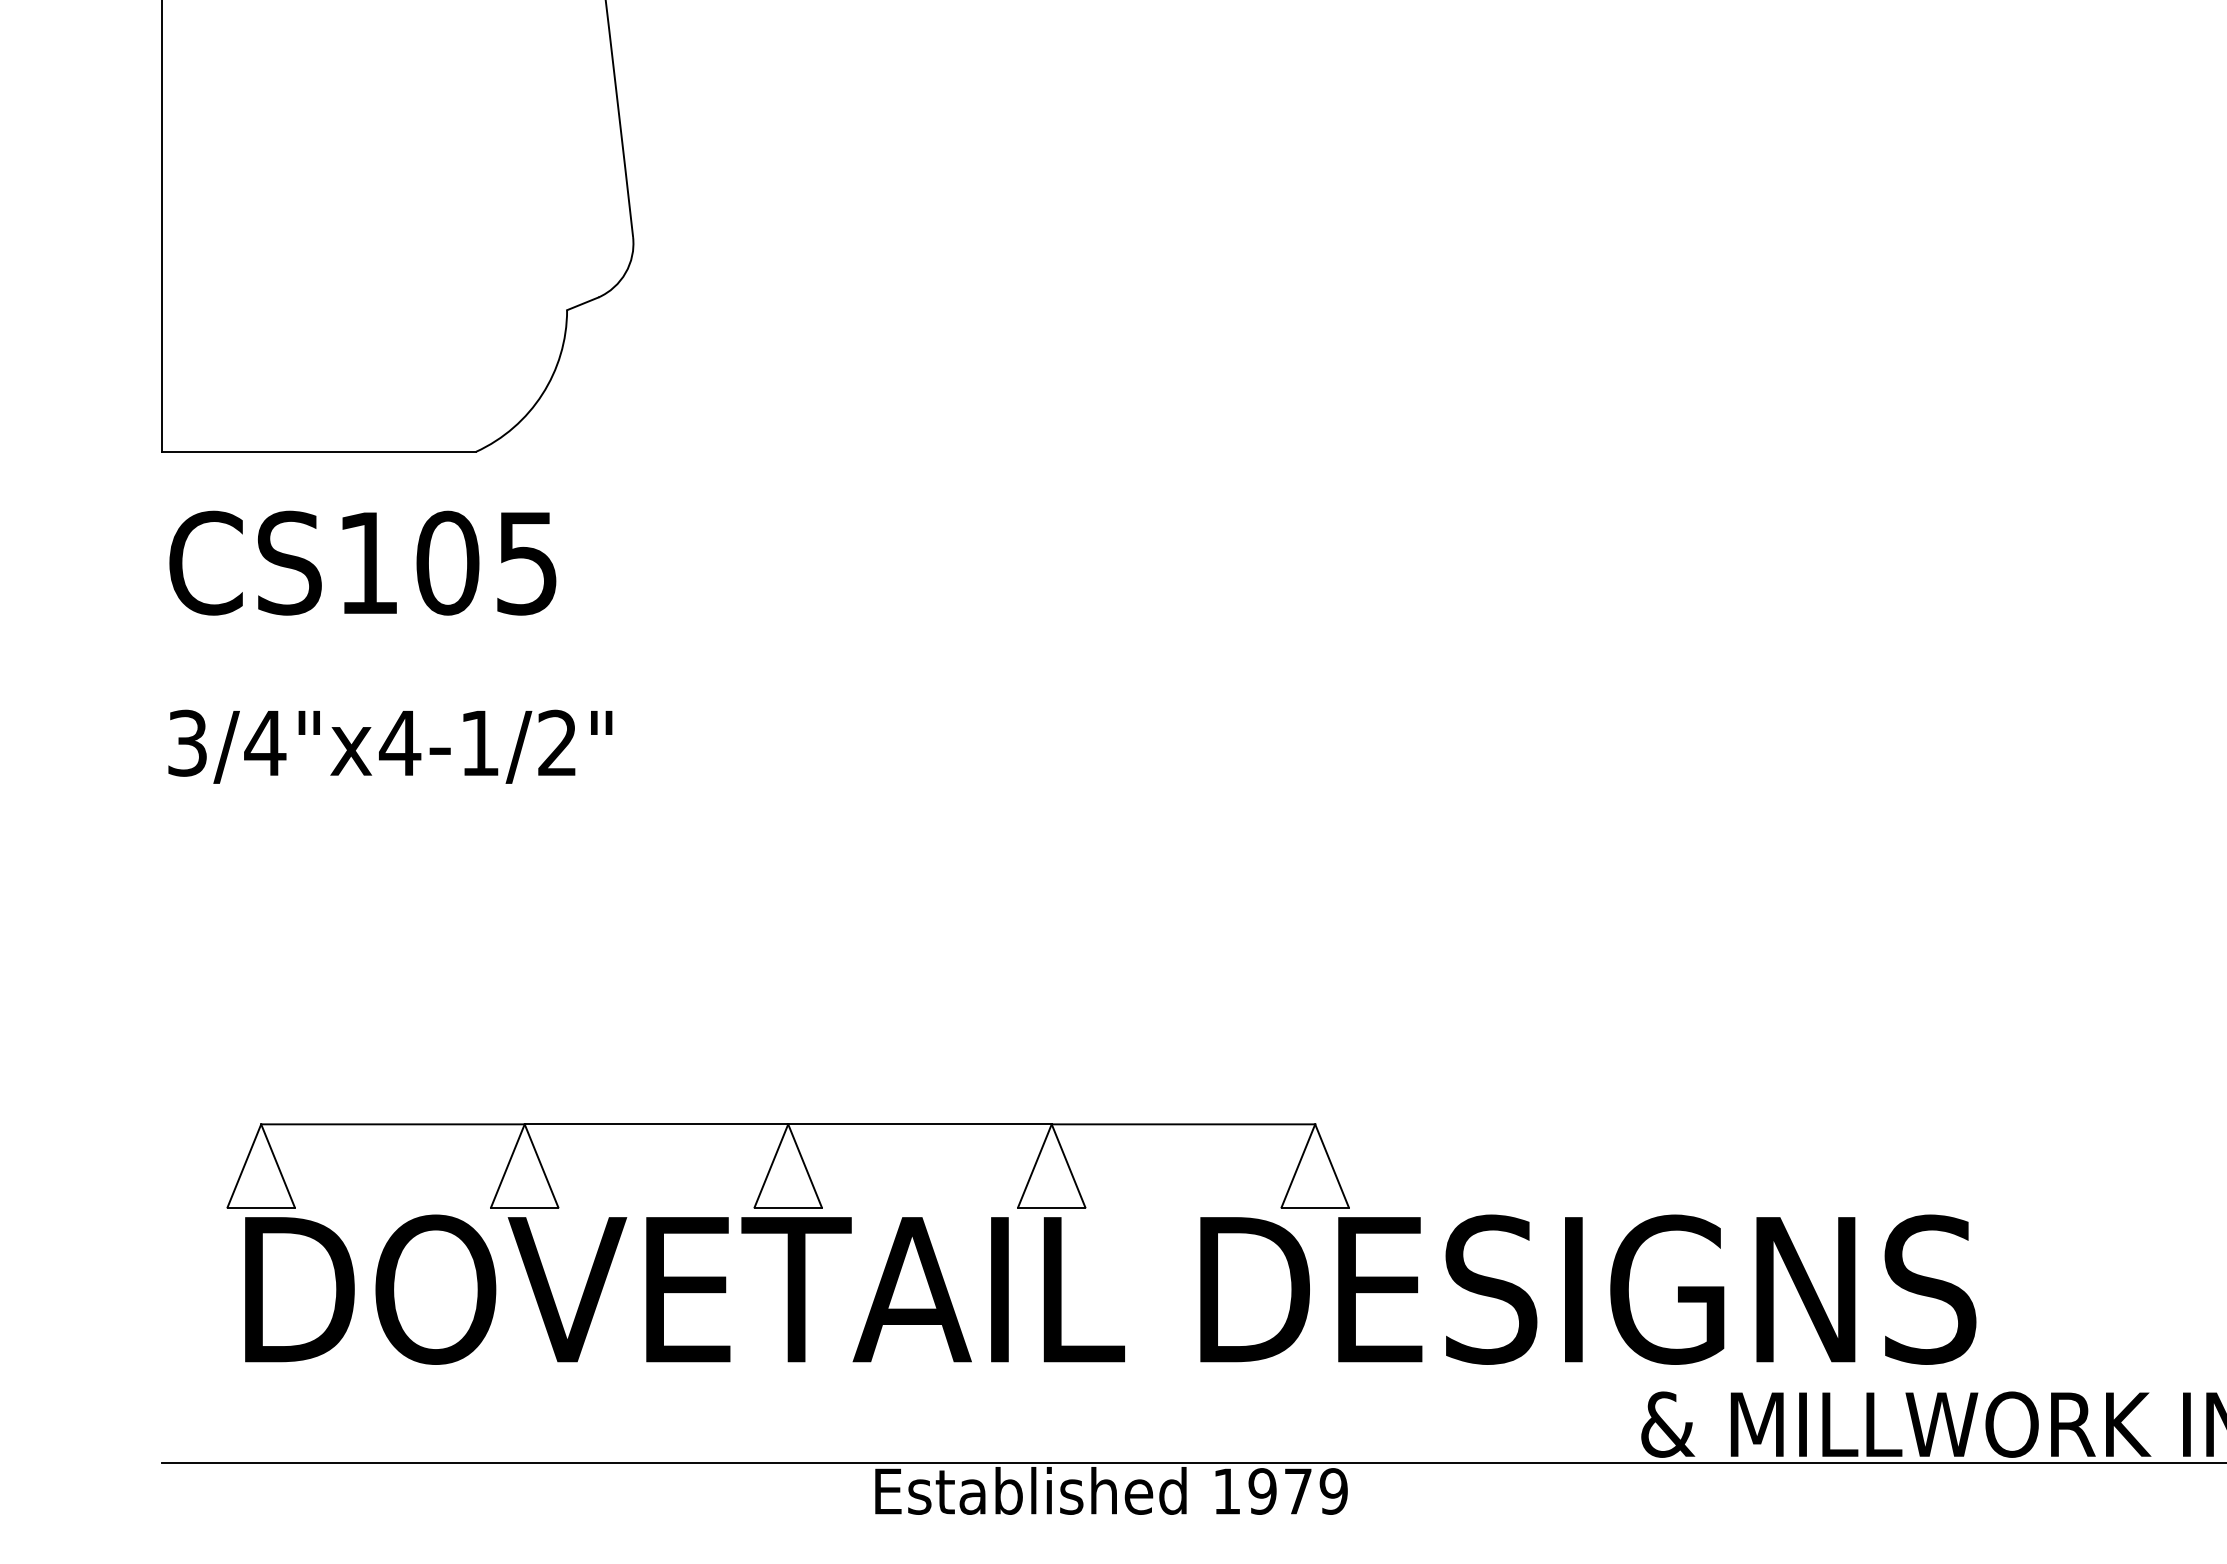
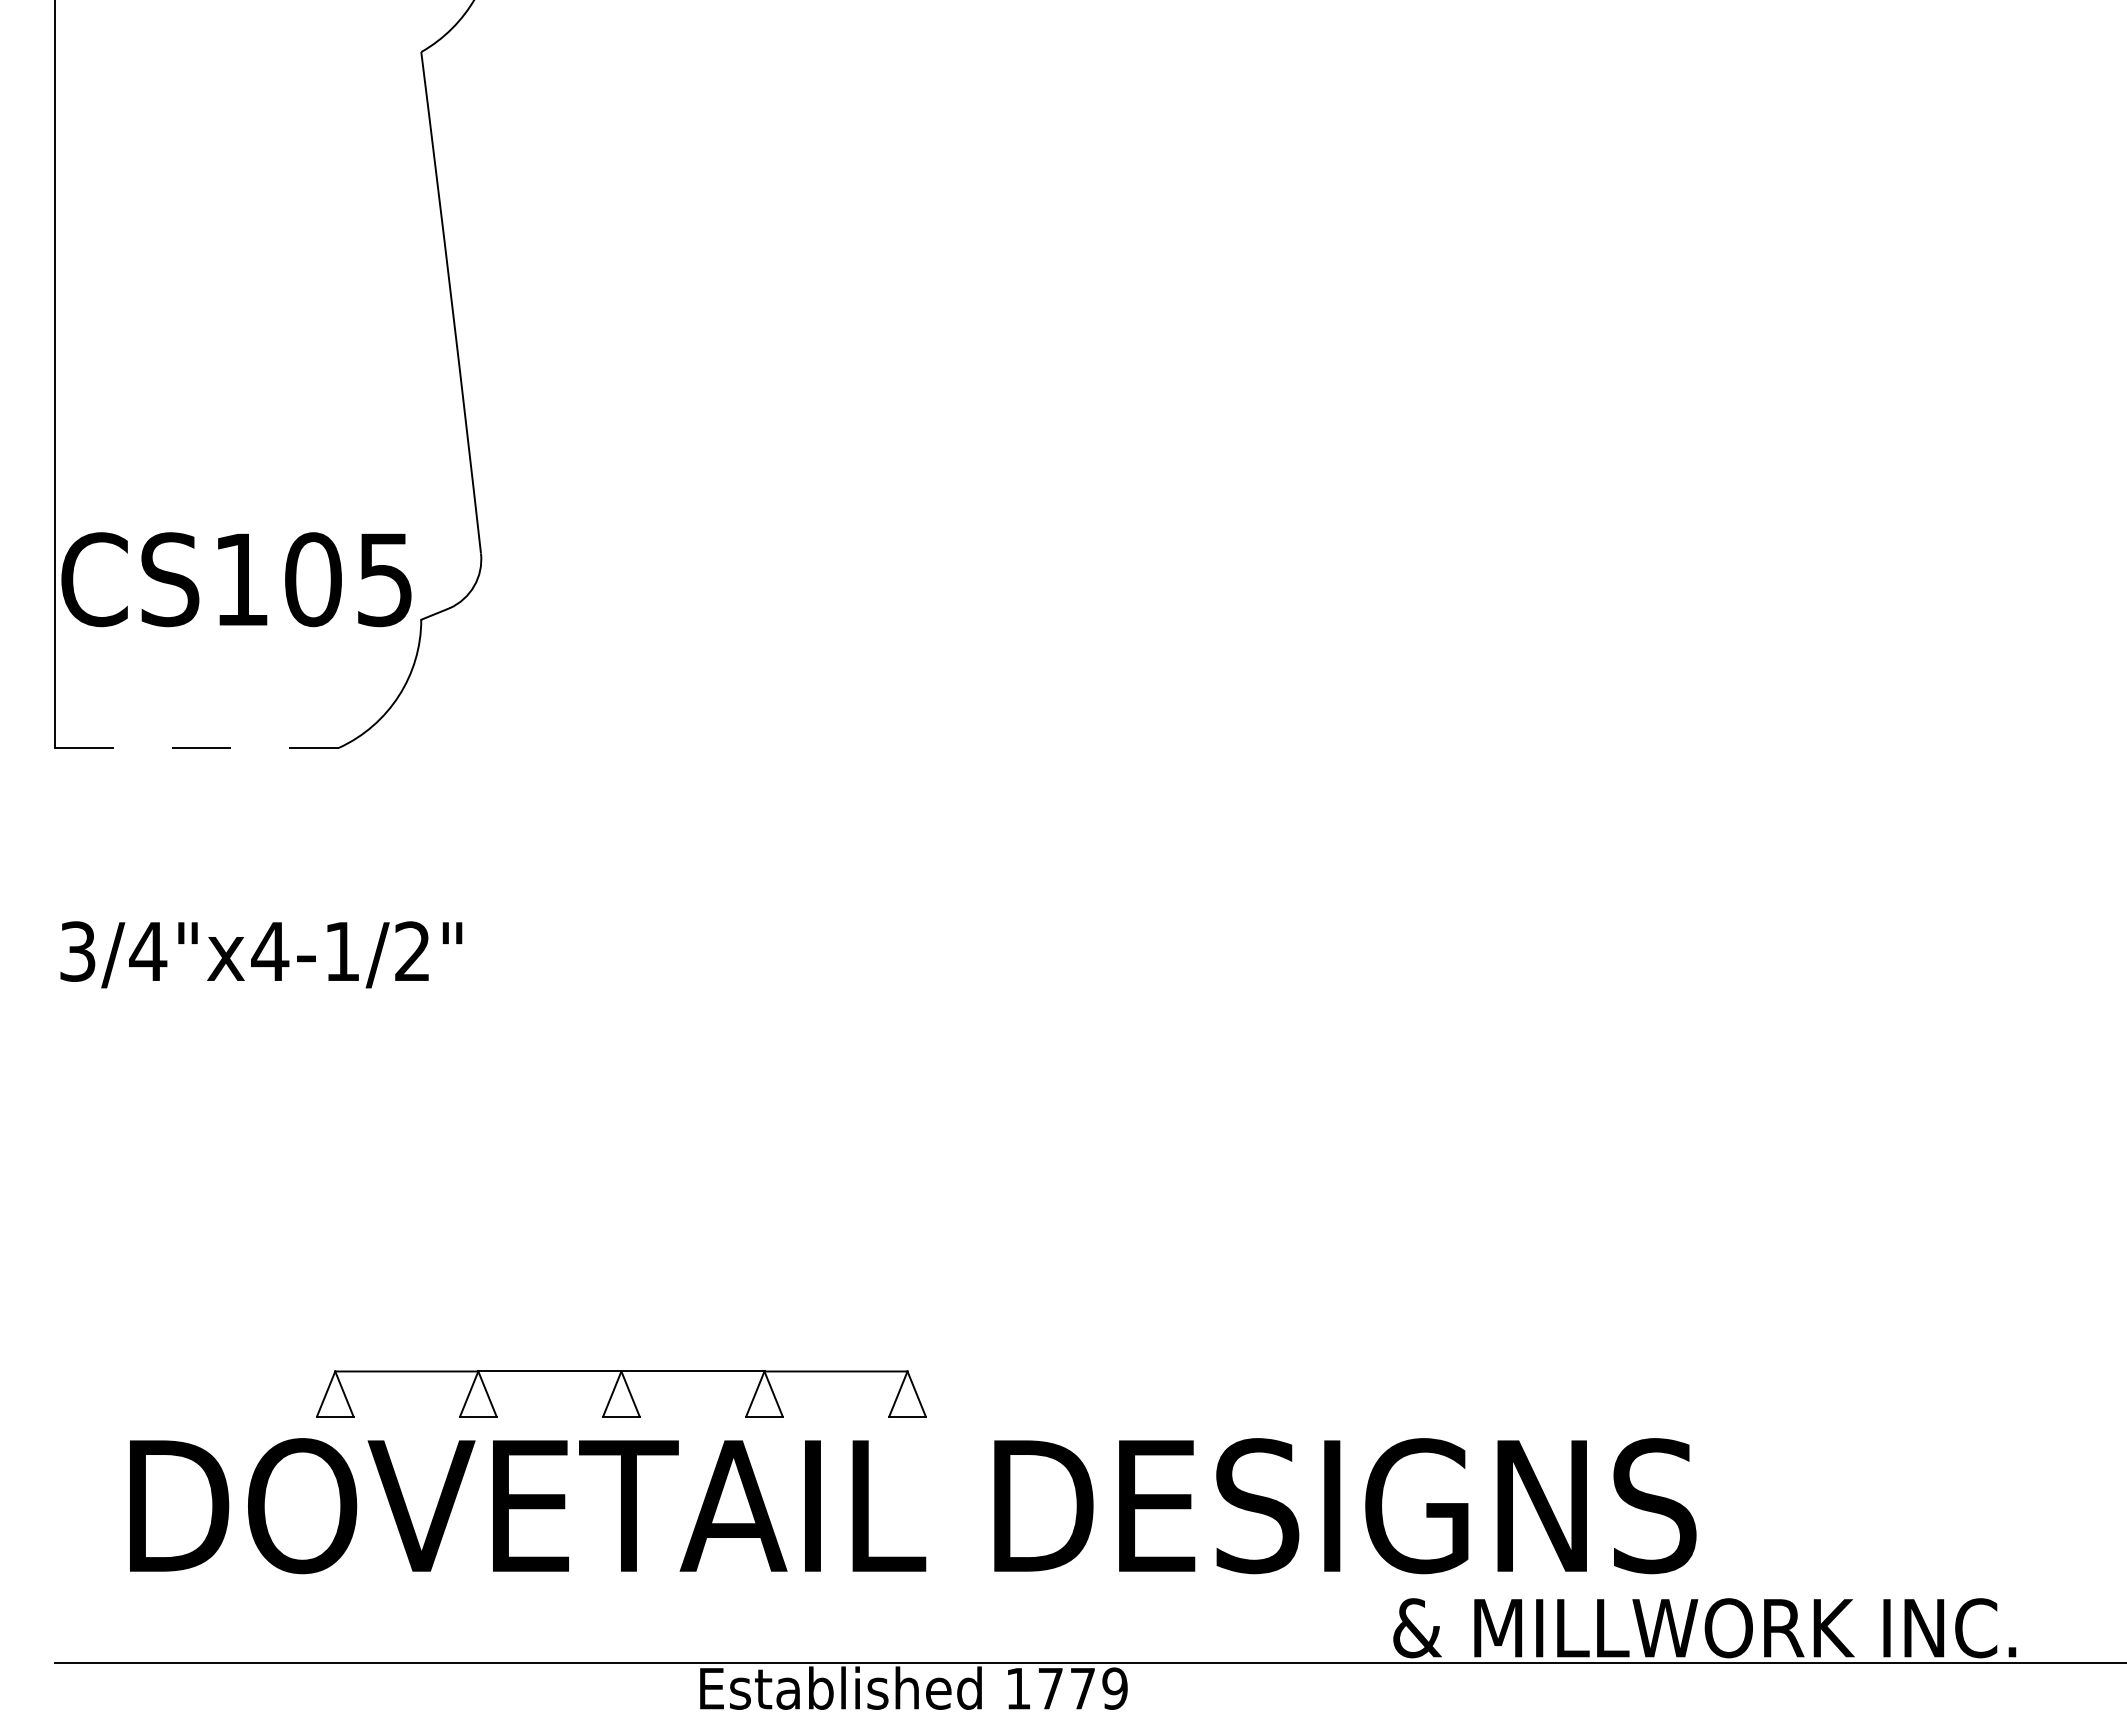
line: (318, 451) -> (196, 747), solid -> dashed
text: (362, 563) -> (236, 579), moved
text: (390, 746) -> (261, 954), moved
part: (788, 1165) -> (621, 1393), size x0.6
text: (1262, 1491) -> (1050, 1688), 1979 -> 1779

